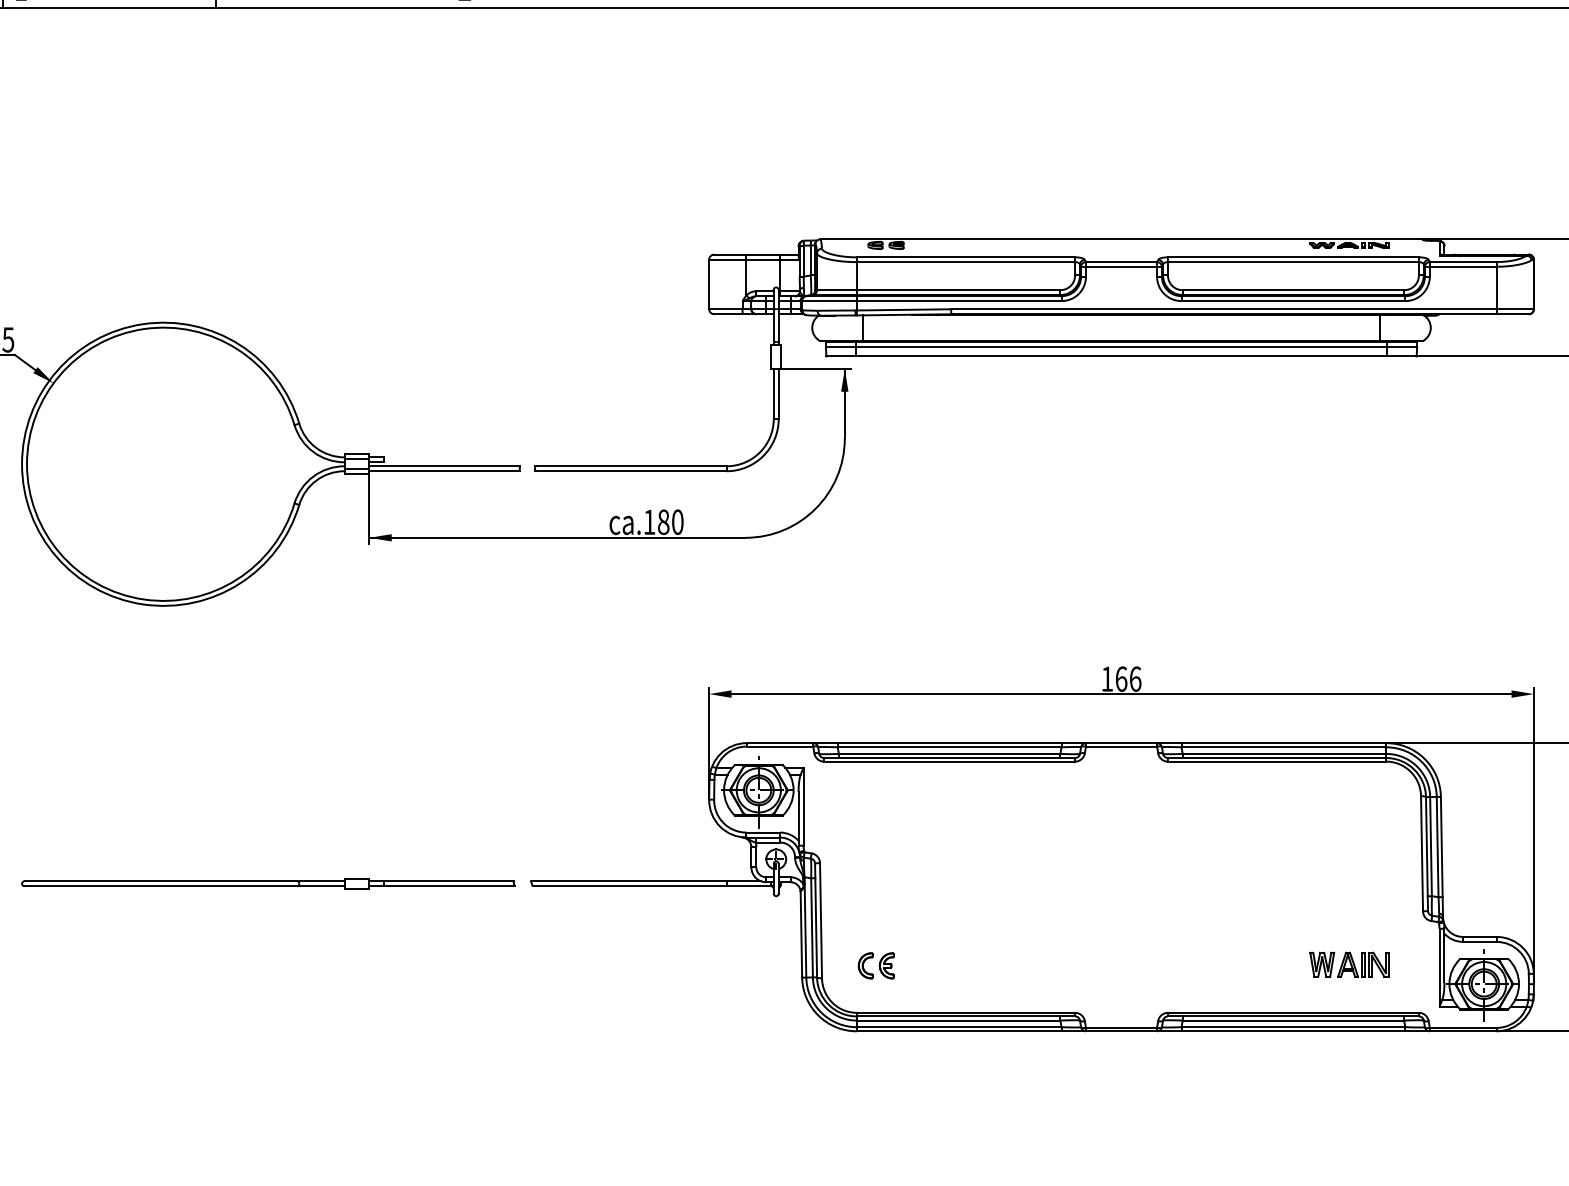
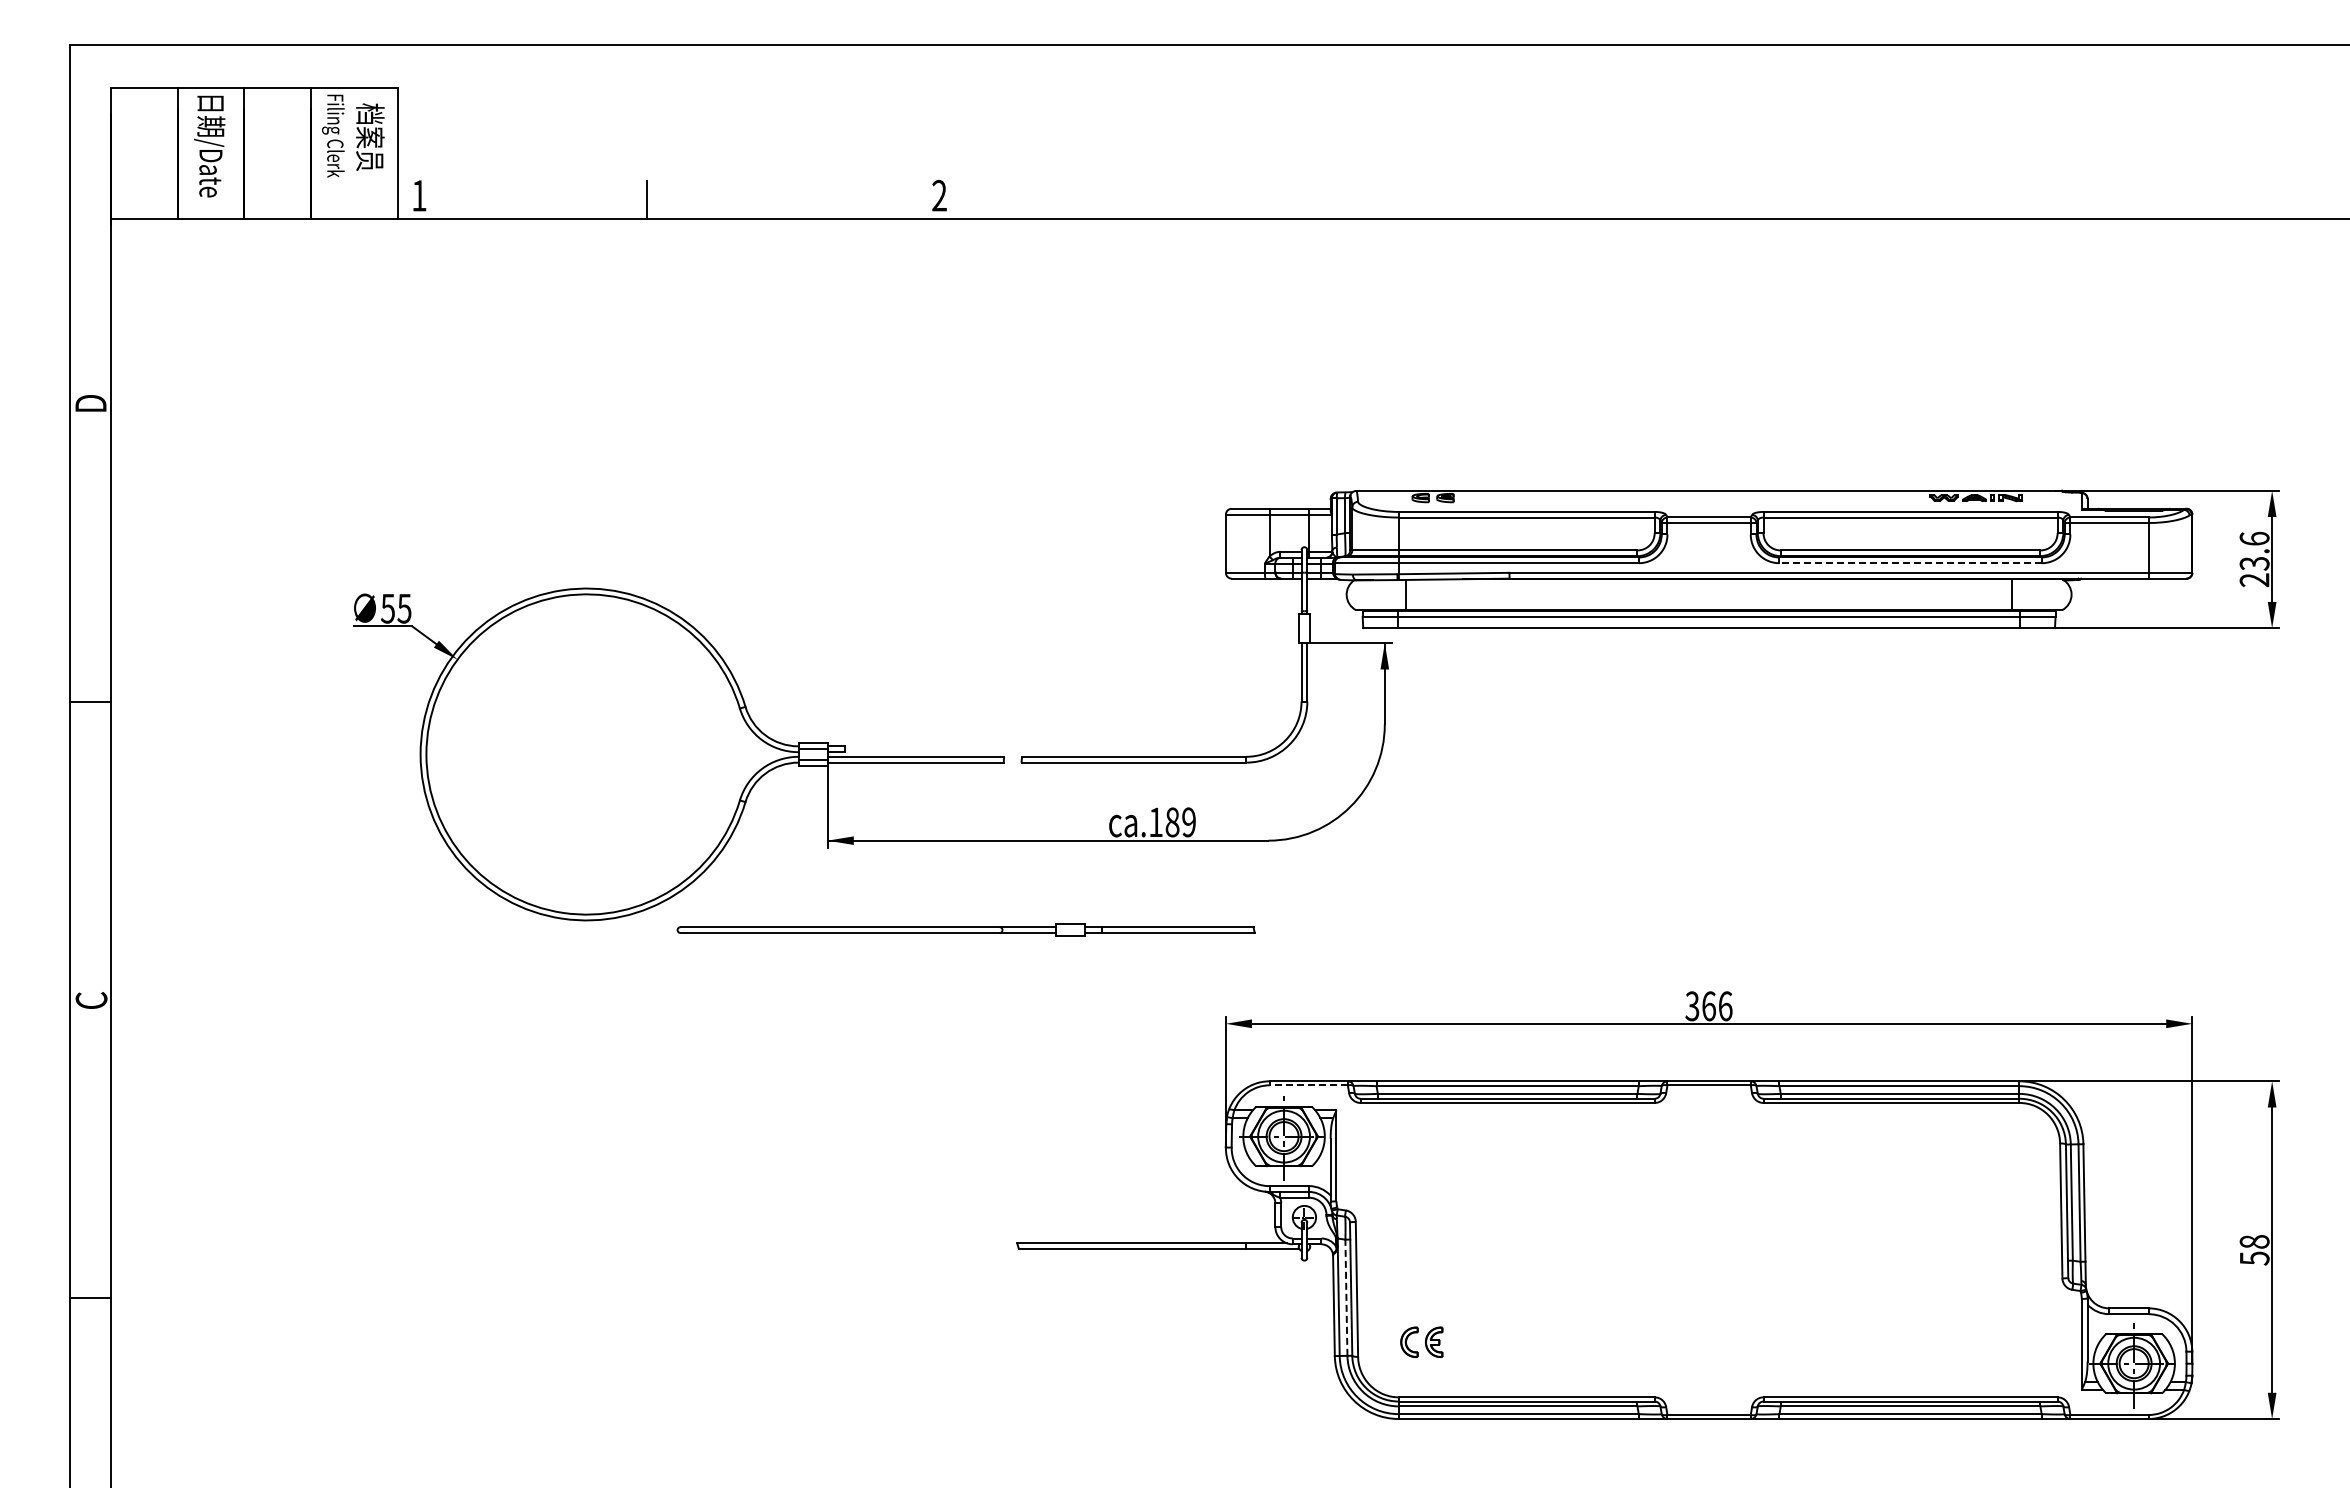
line: (1293, 301) -> (1910, 563), solid -> dashed
text: (677, 522) -> (1188, 822), ca.180 -> ca.189
text: (1107, 679) -> (1692, 1006), 166 -> 366
line: (779, 746) -> (1308, 1085), solid -> dashed
part: (267, 883) -> (965, 929), moved
line: (812, 927) -> (1346, 1297), solid -> dashed
part: (1348, 964) -> (1975, 1340), removed

